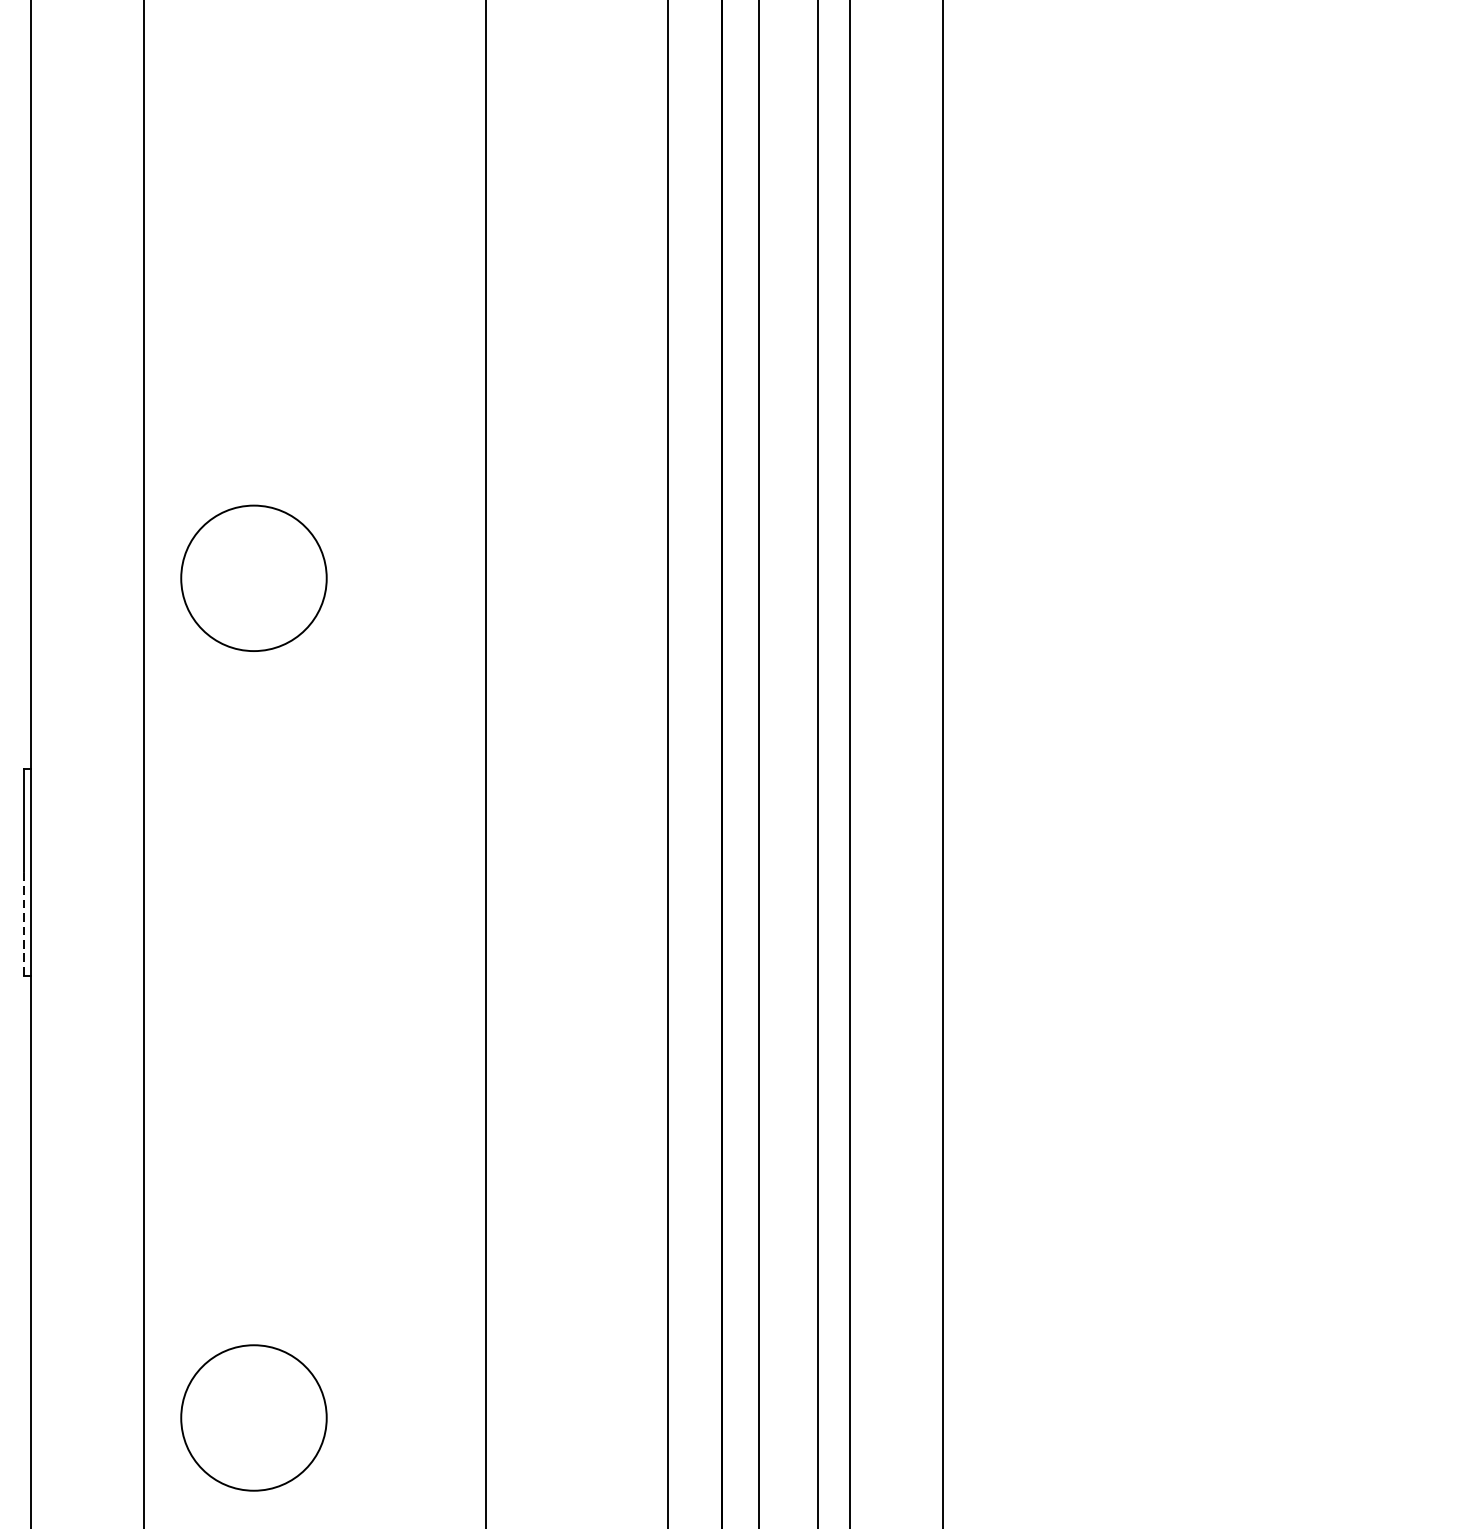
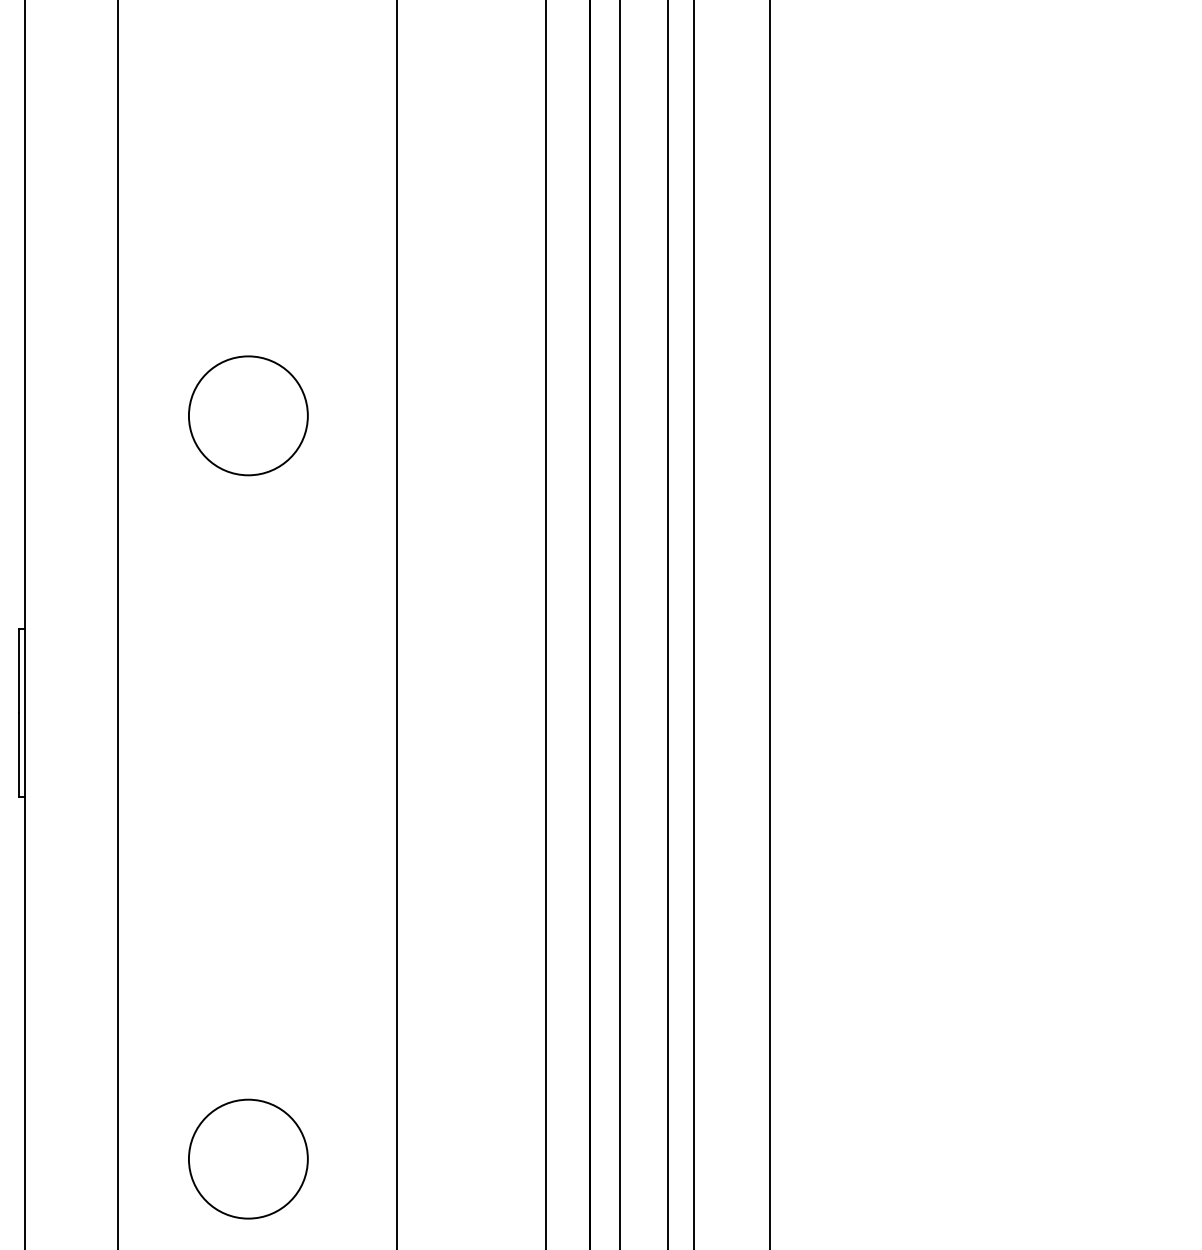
circle: (254, 577) -> (248, 415), moved
line: (24, 922) -> (19, 754), dashed -> solid
circle: (254, 1417) -> (248, 1158), moved

